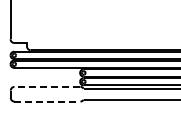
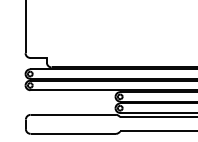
line: (47, 86) -> (73, 114), dashed -> solid
line: (47, 101) -> (73, 133), dashed -> solid

